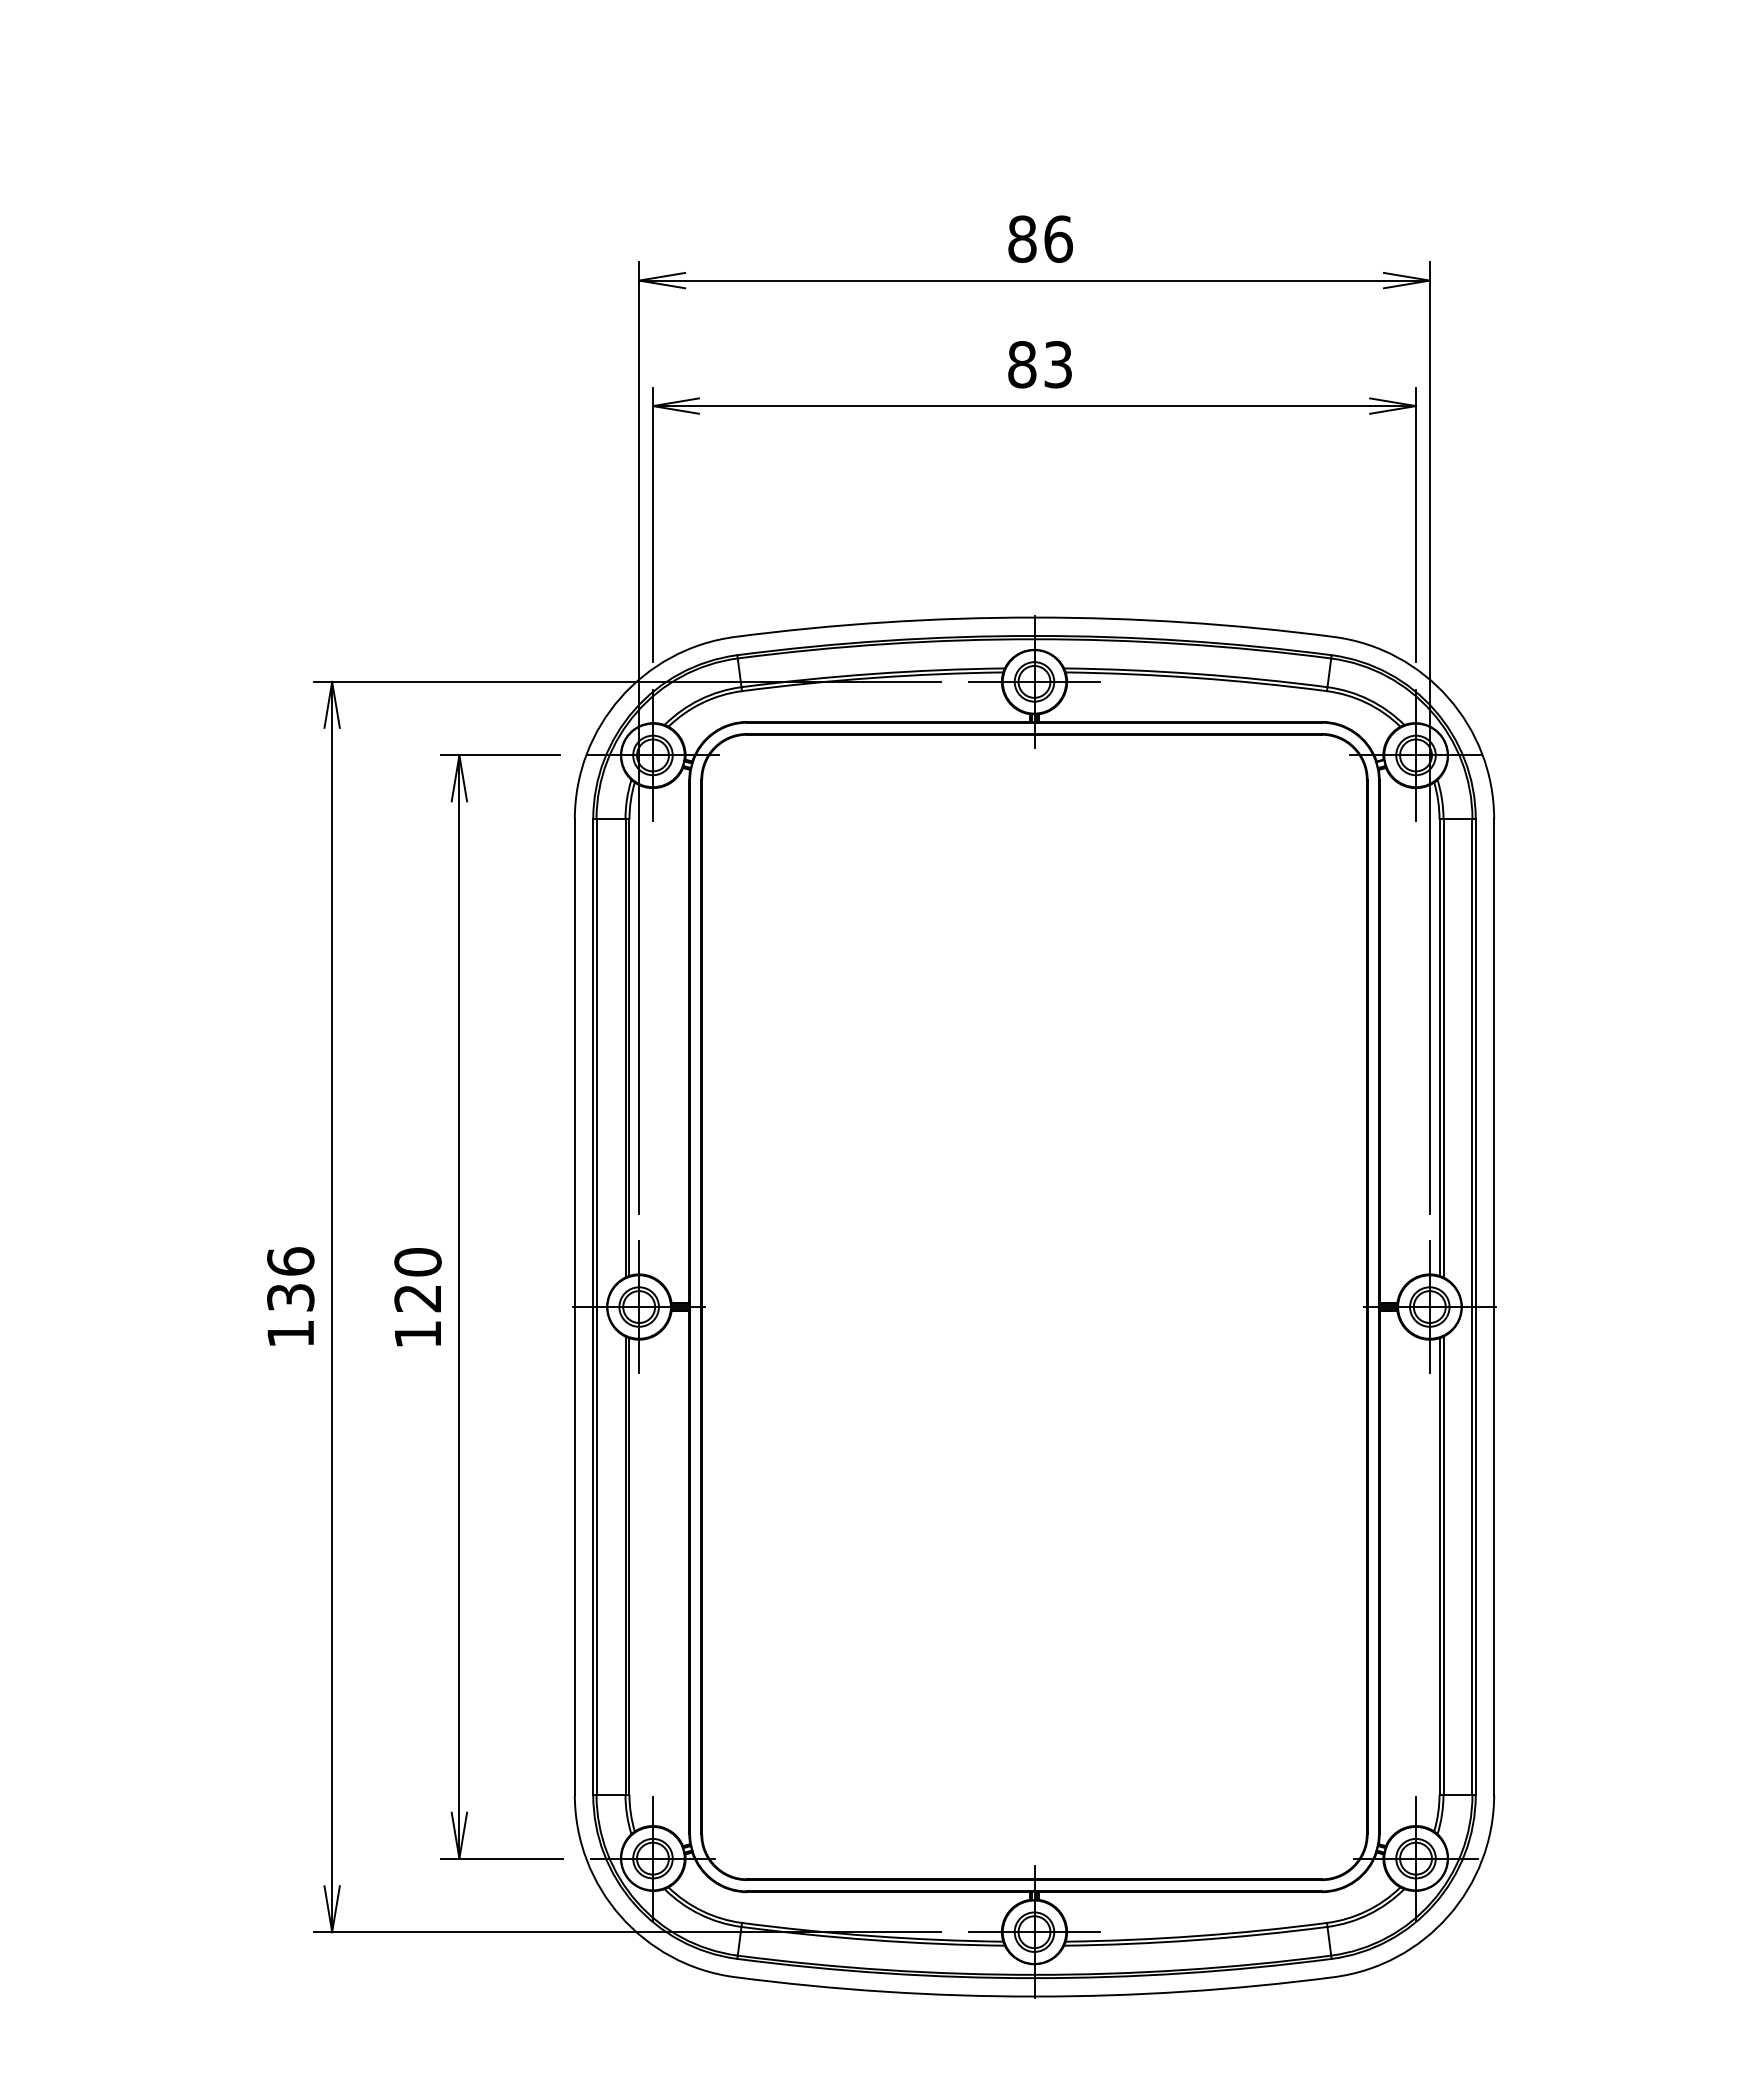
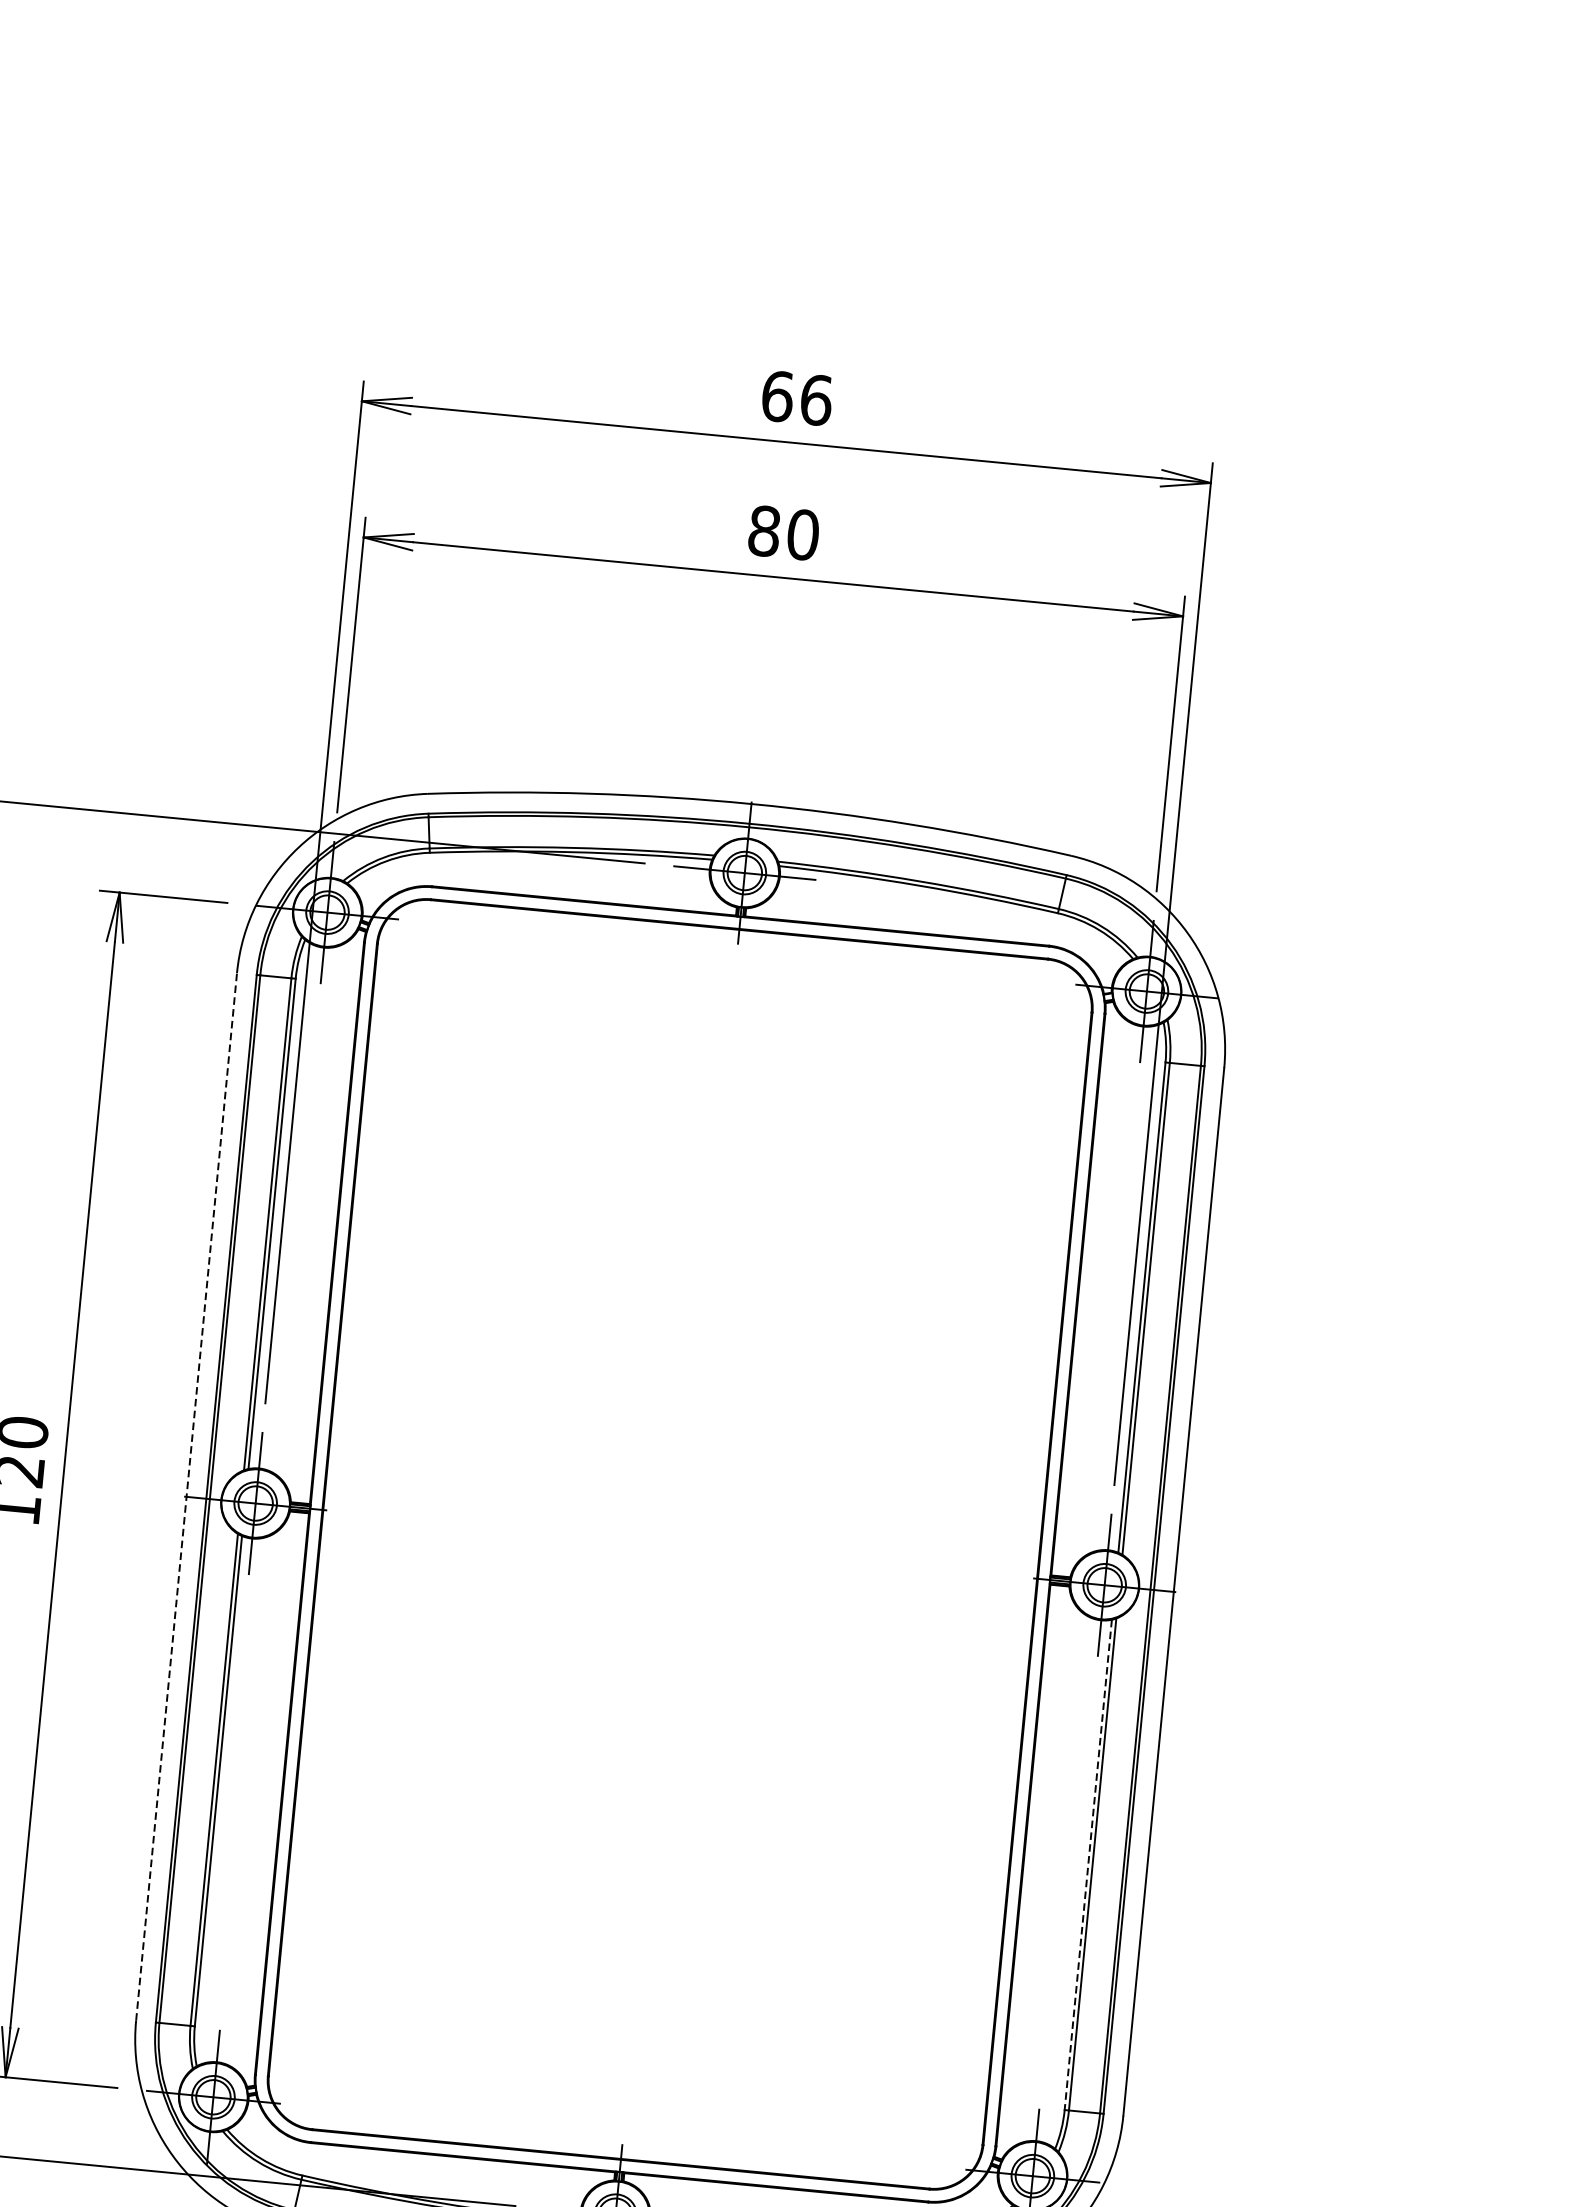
text: (1022, 238) -> (777, 395), 86 -> 66
text: (1058, 364) -> (803, 534), 83 -> 80
line: (574, 1307) -> (186, 1497), solid -> dashed
line: (1439, 1567) -> (1088, 1865), solid -> dashed

